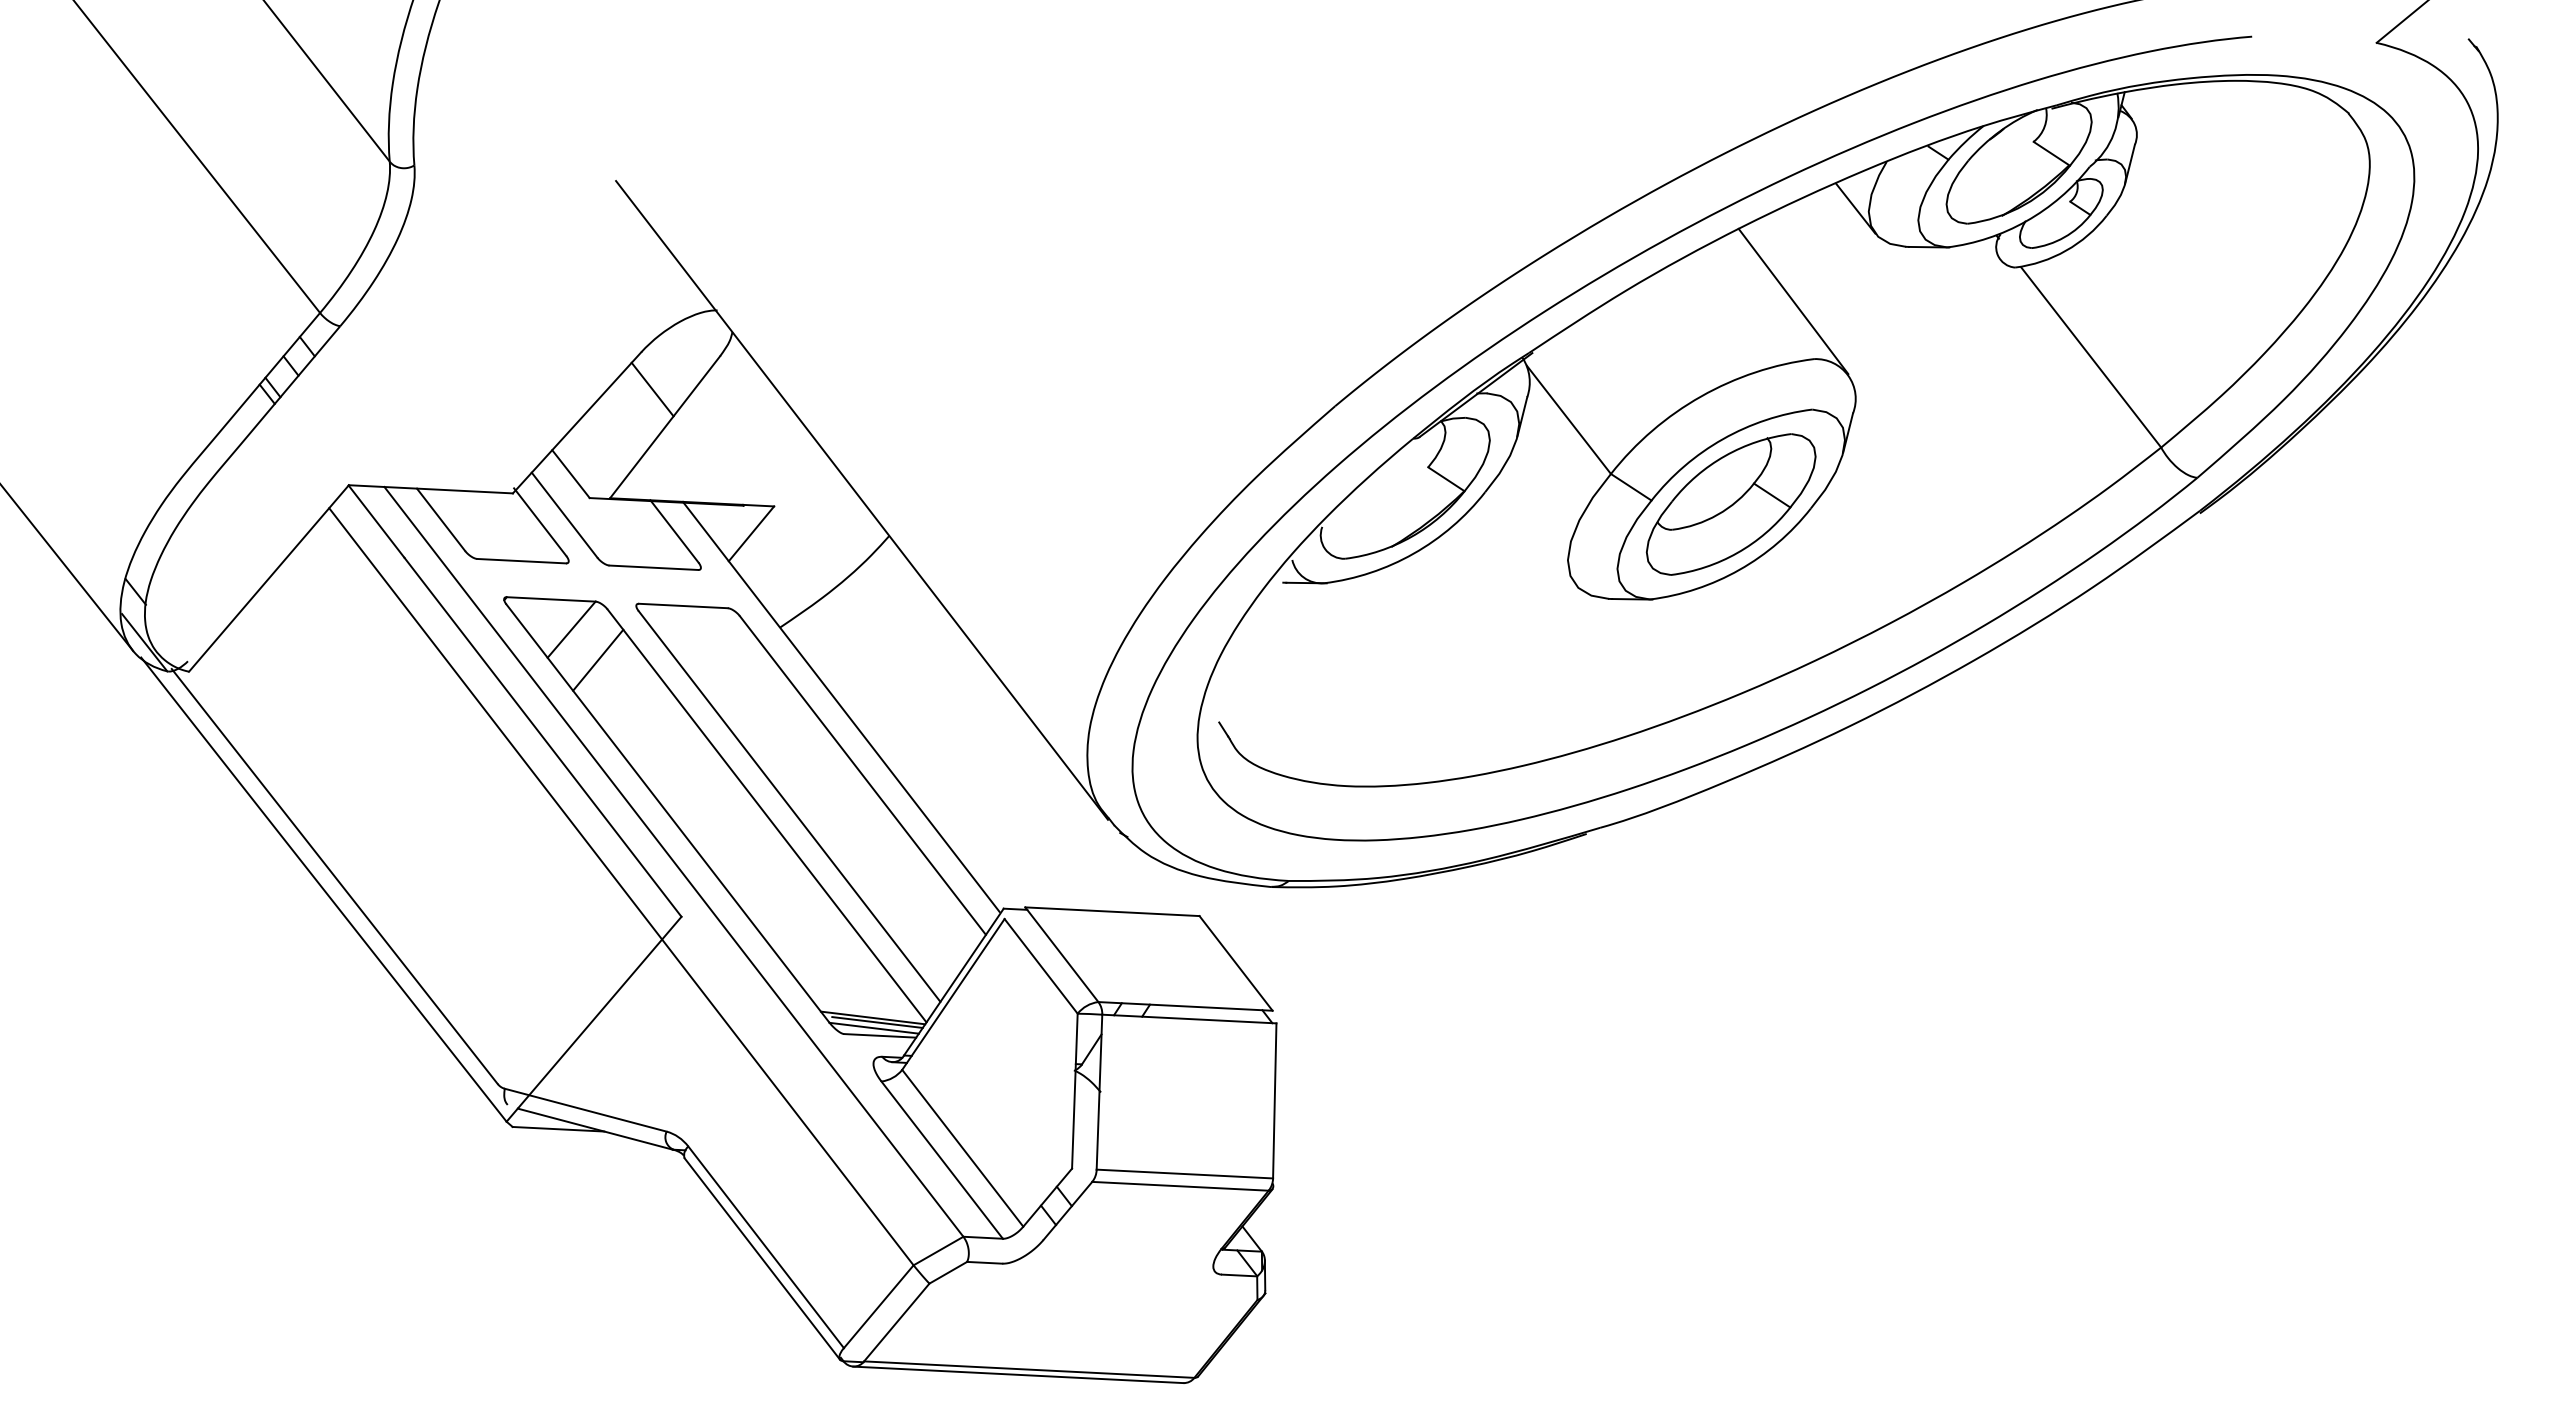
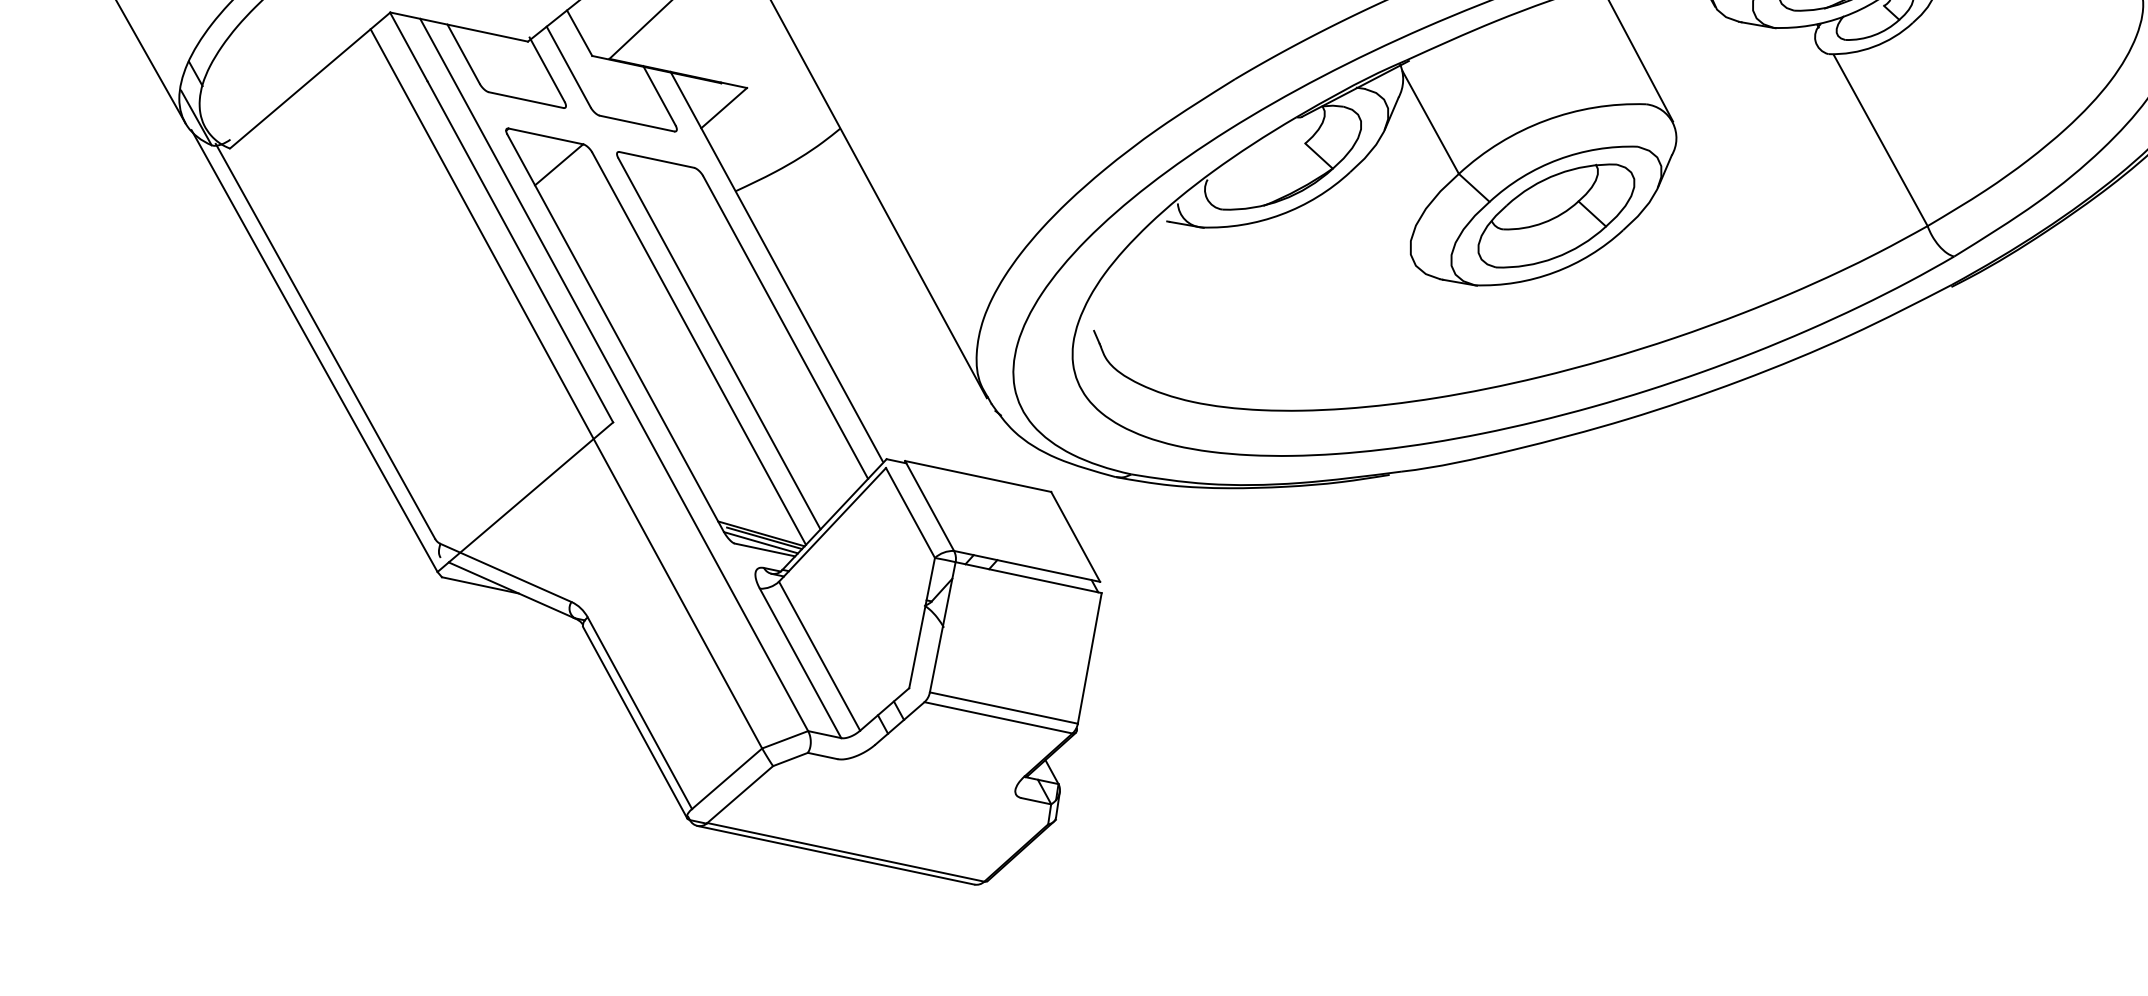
line: (598, 659) -> (577, 193), removed

